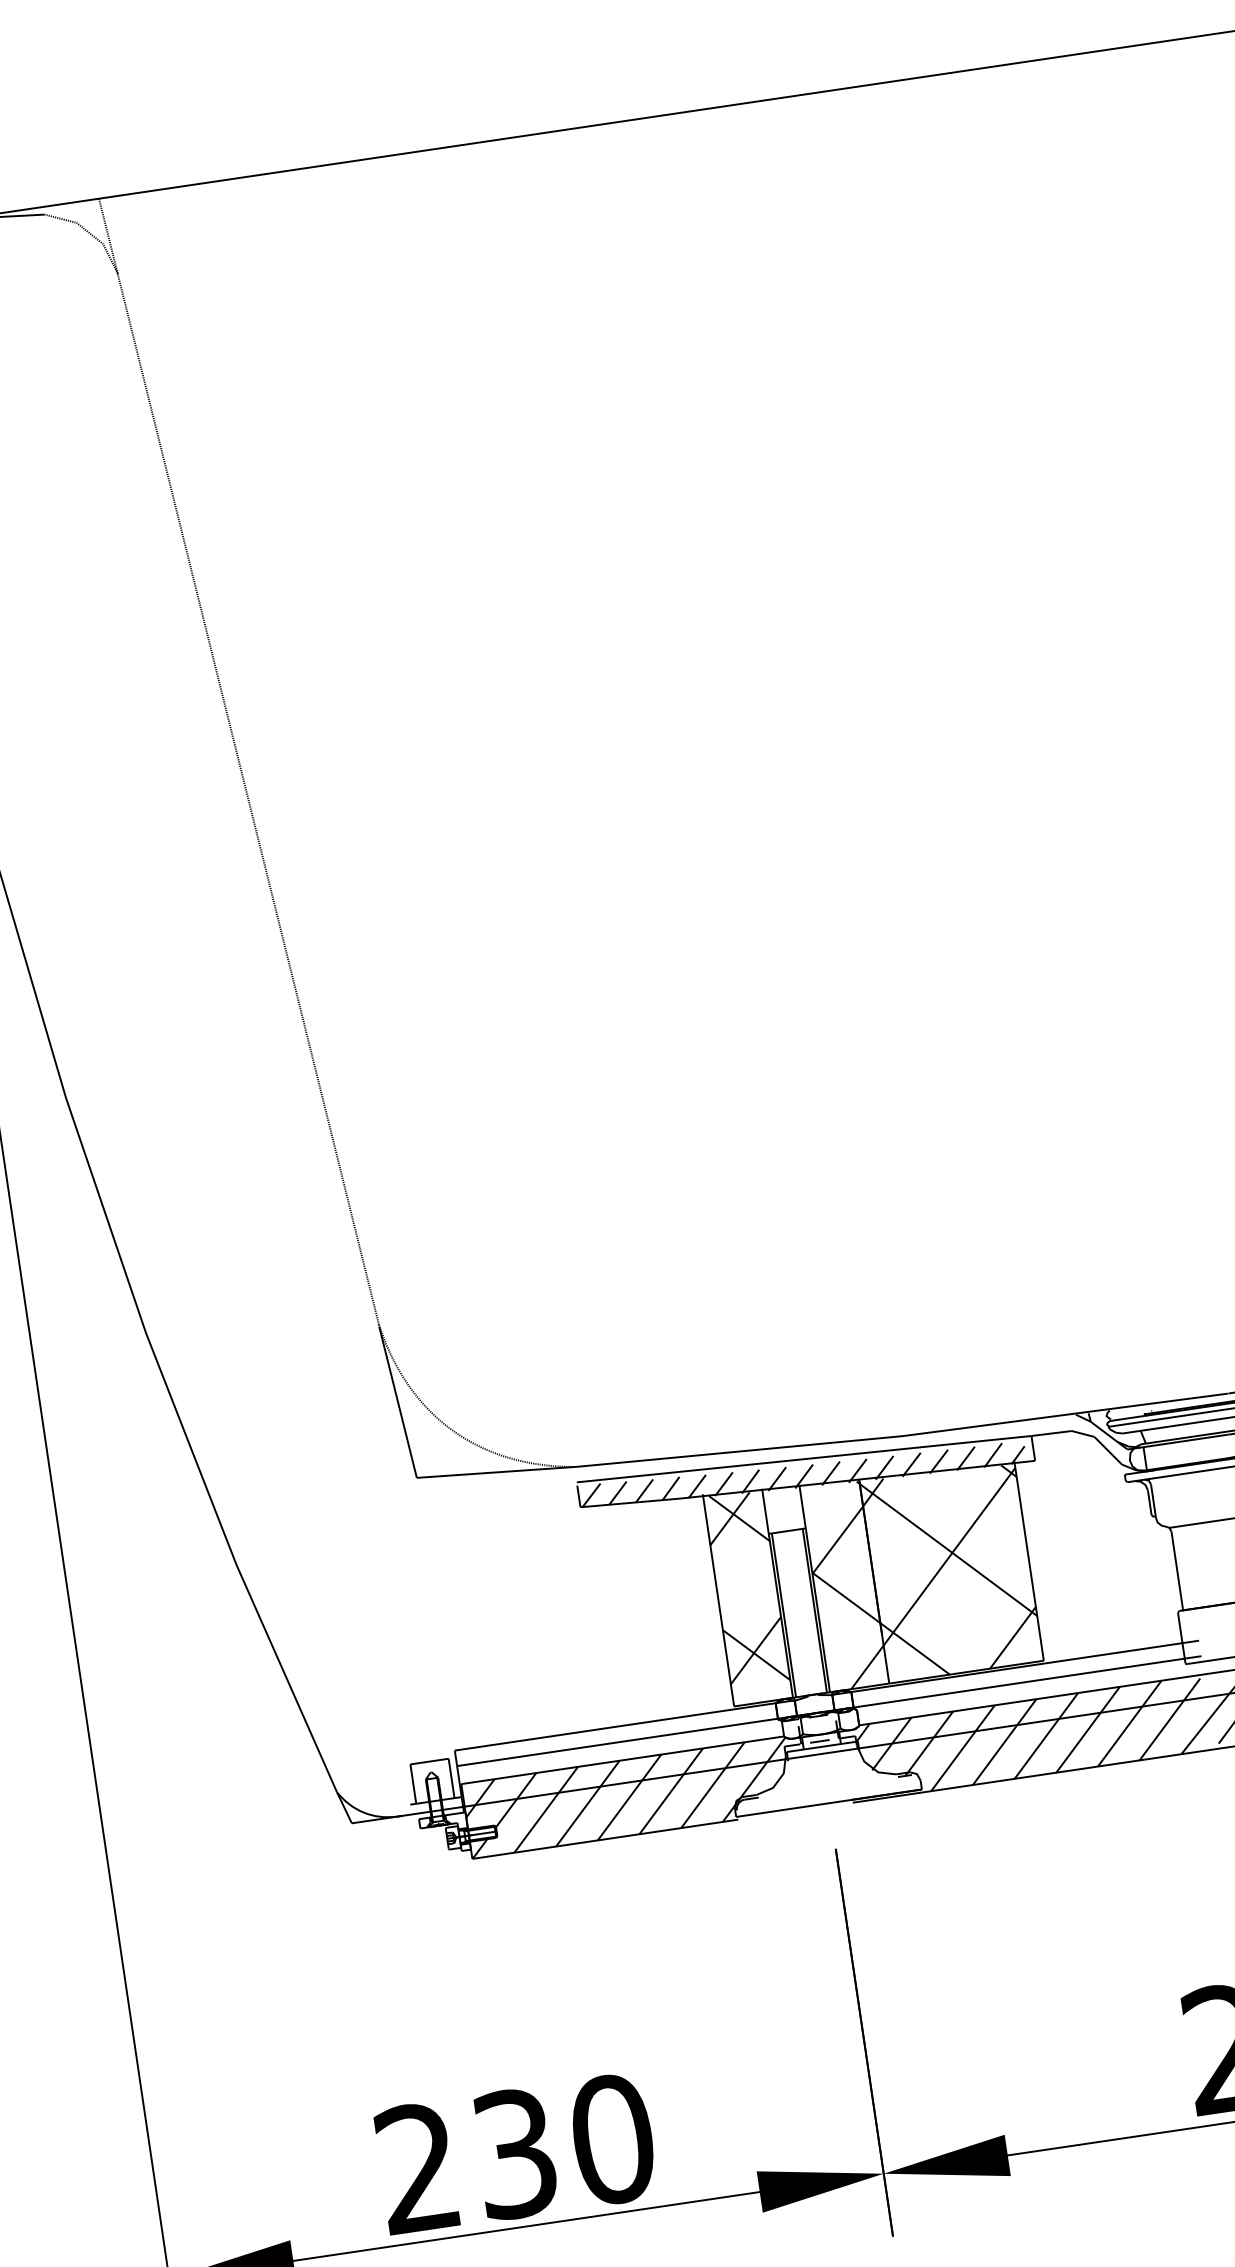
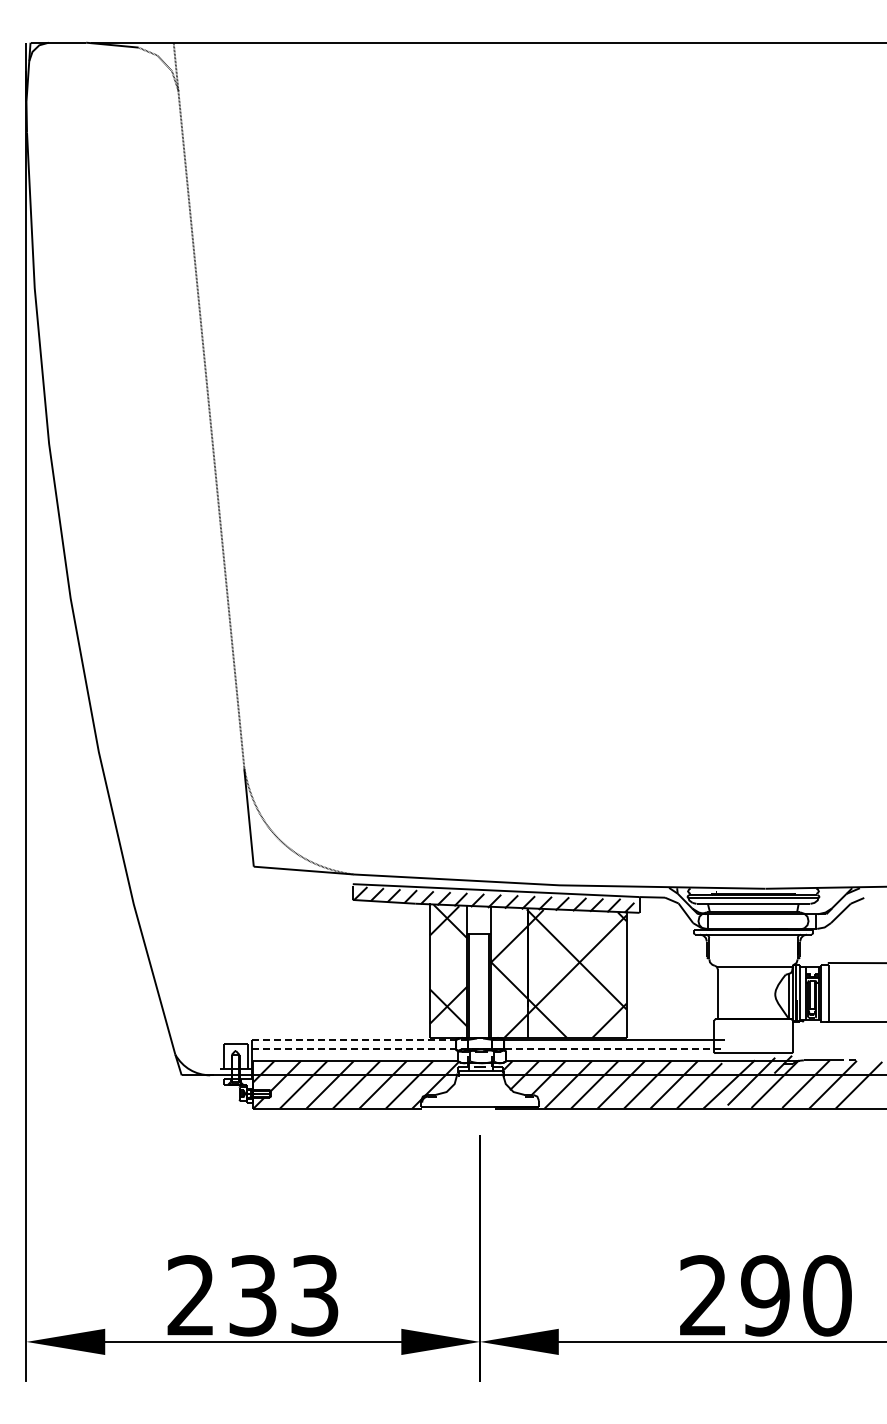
line: (830, 1710) -> (489, 1049), solid -> dashed
line: (625, 1725) -> (360, 1039), solid -> dashed
text: (612, 2139) -> (314, 1295), 230 -> 233

